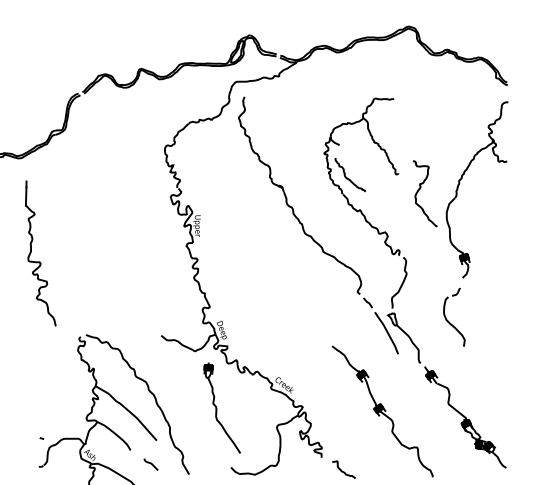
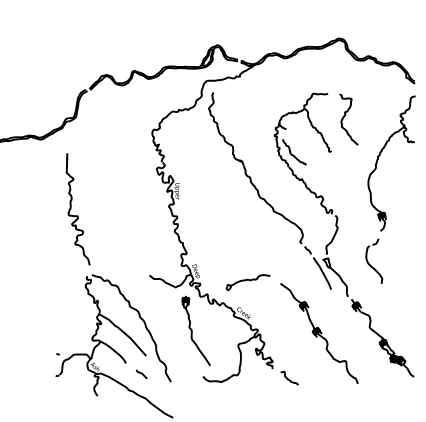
curve: (420, 189) -> (345, 116), moved
part: (39, 253) -> (77, 209), moved
part: (289, 344) -> (247, 282), added

